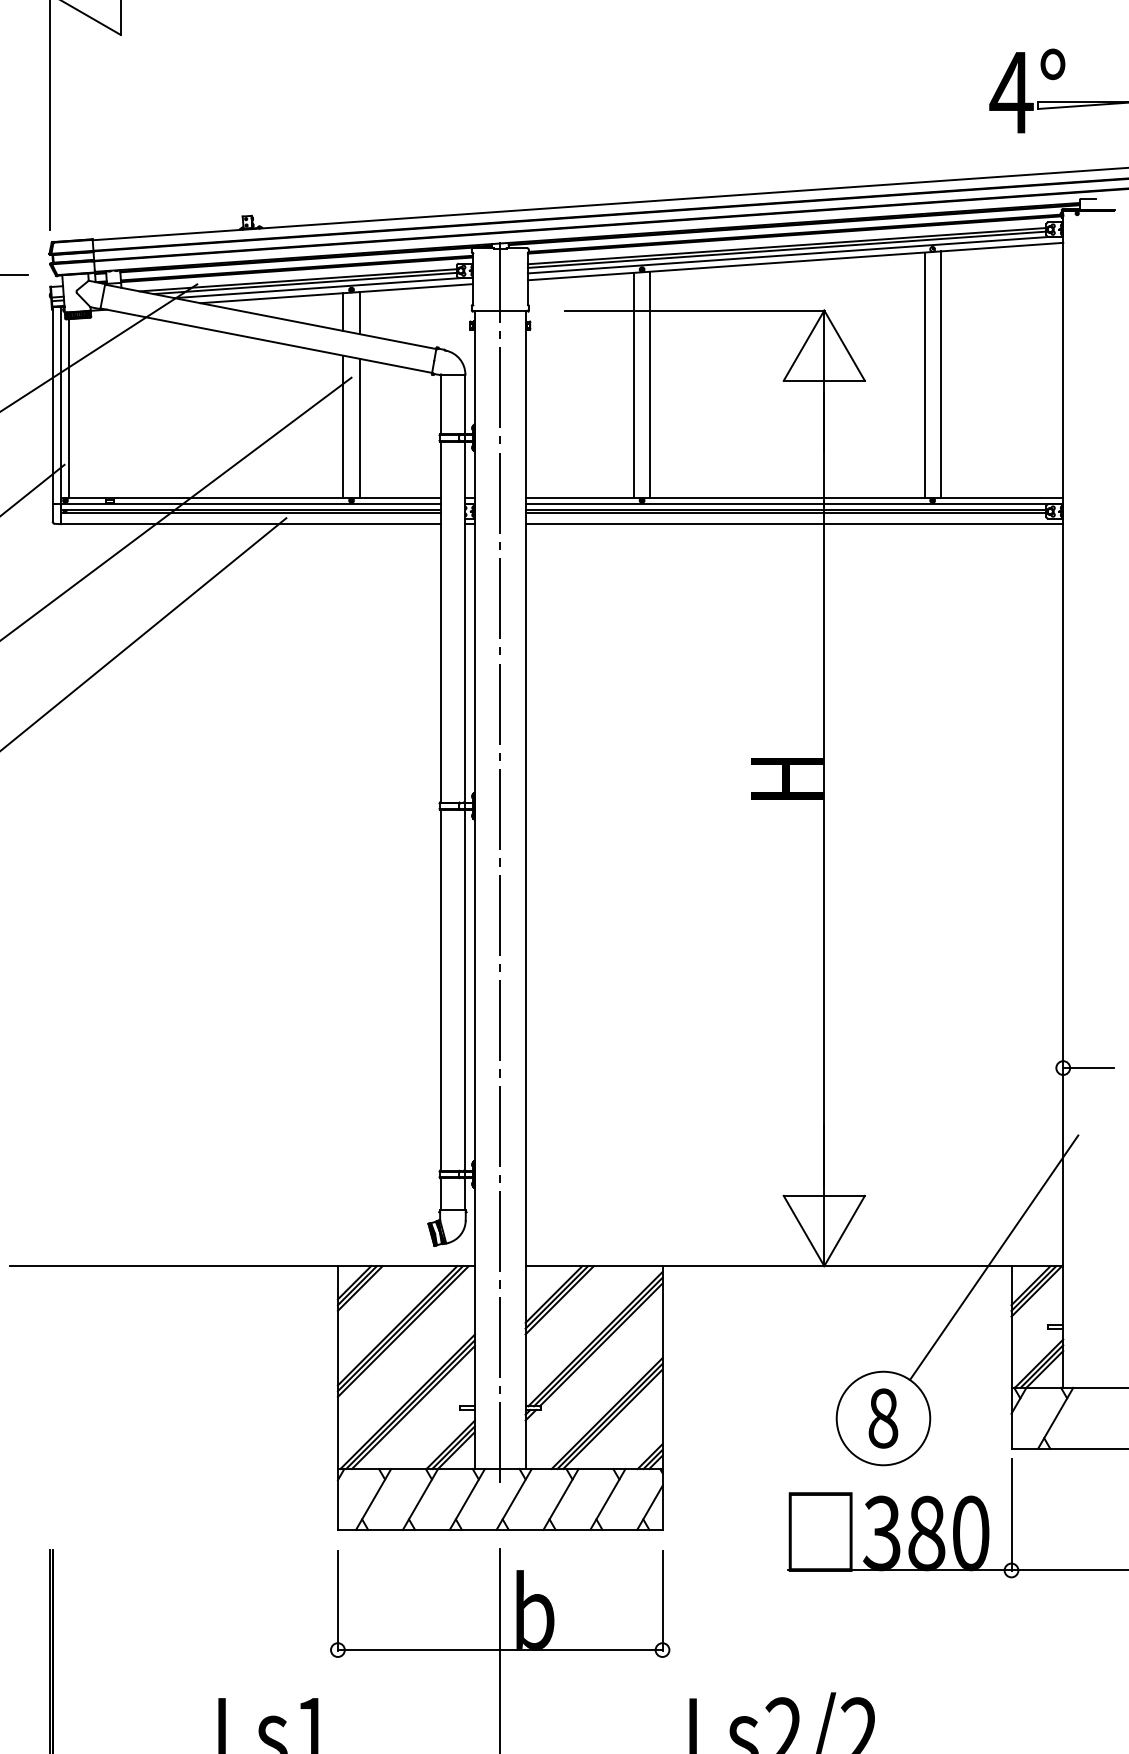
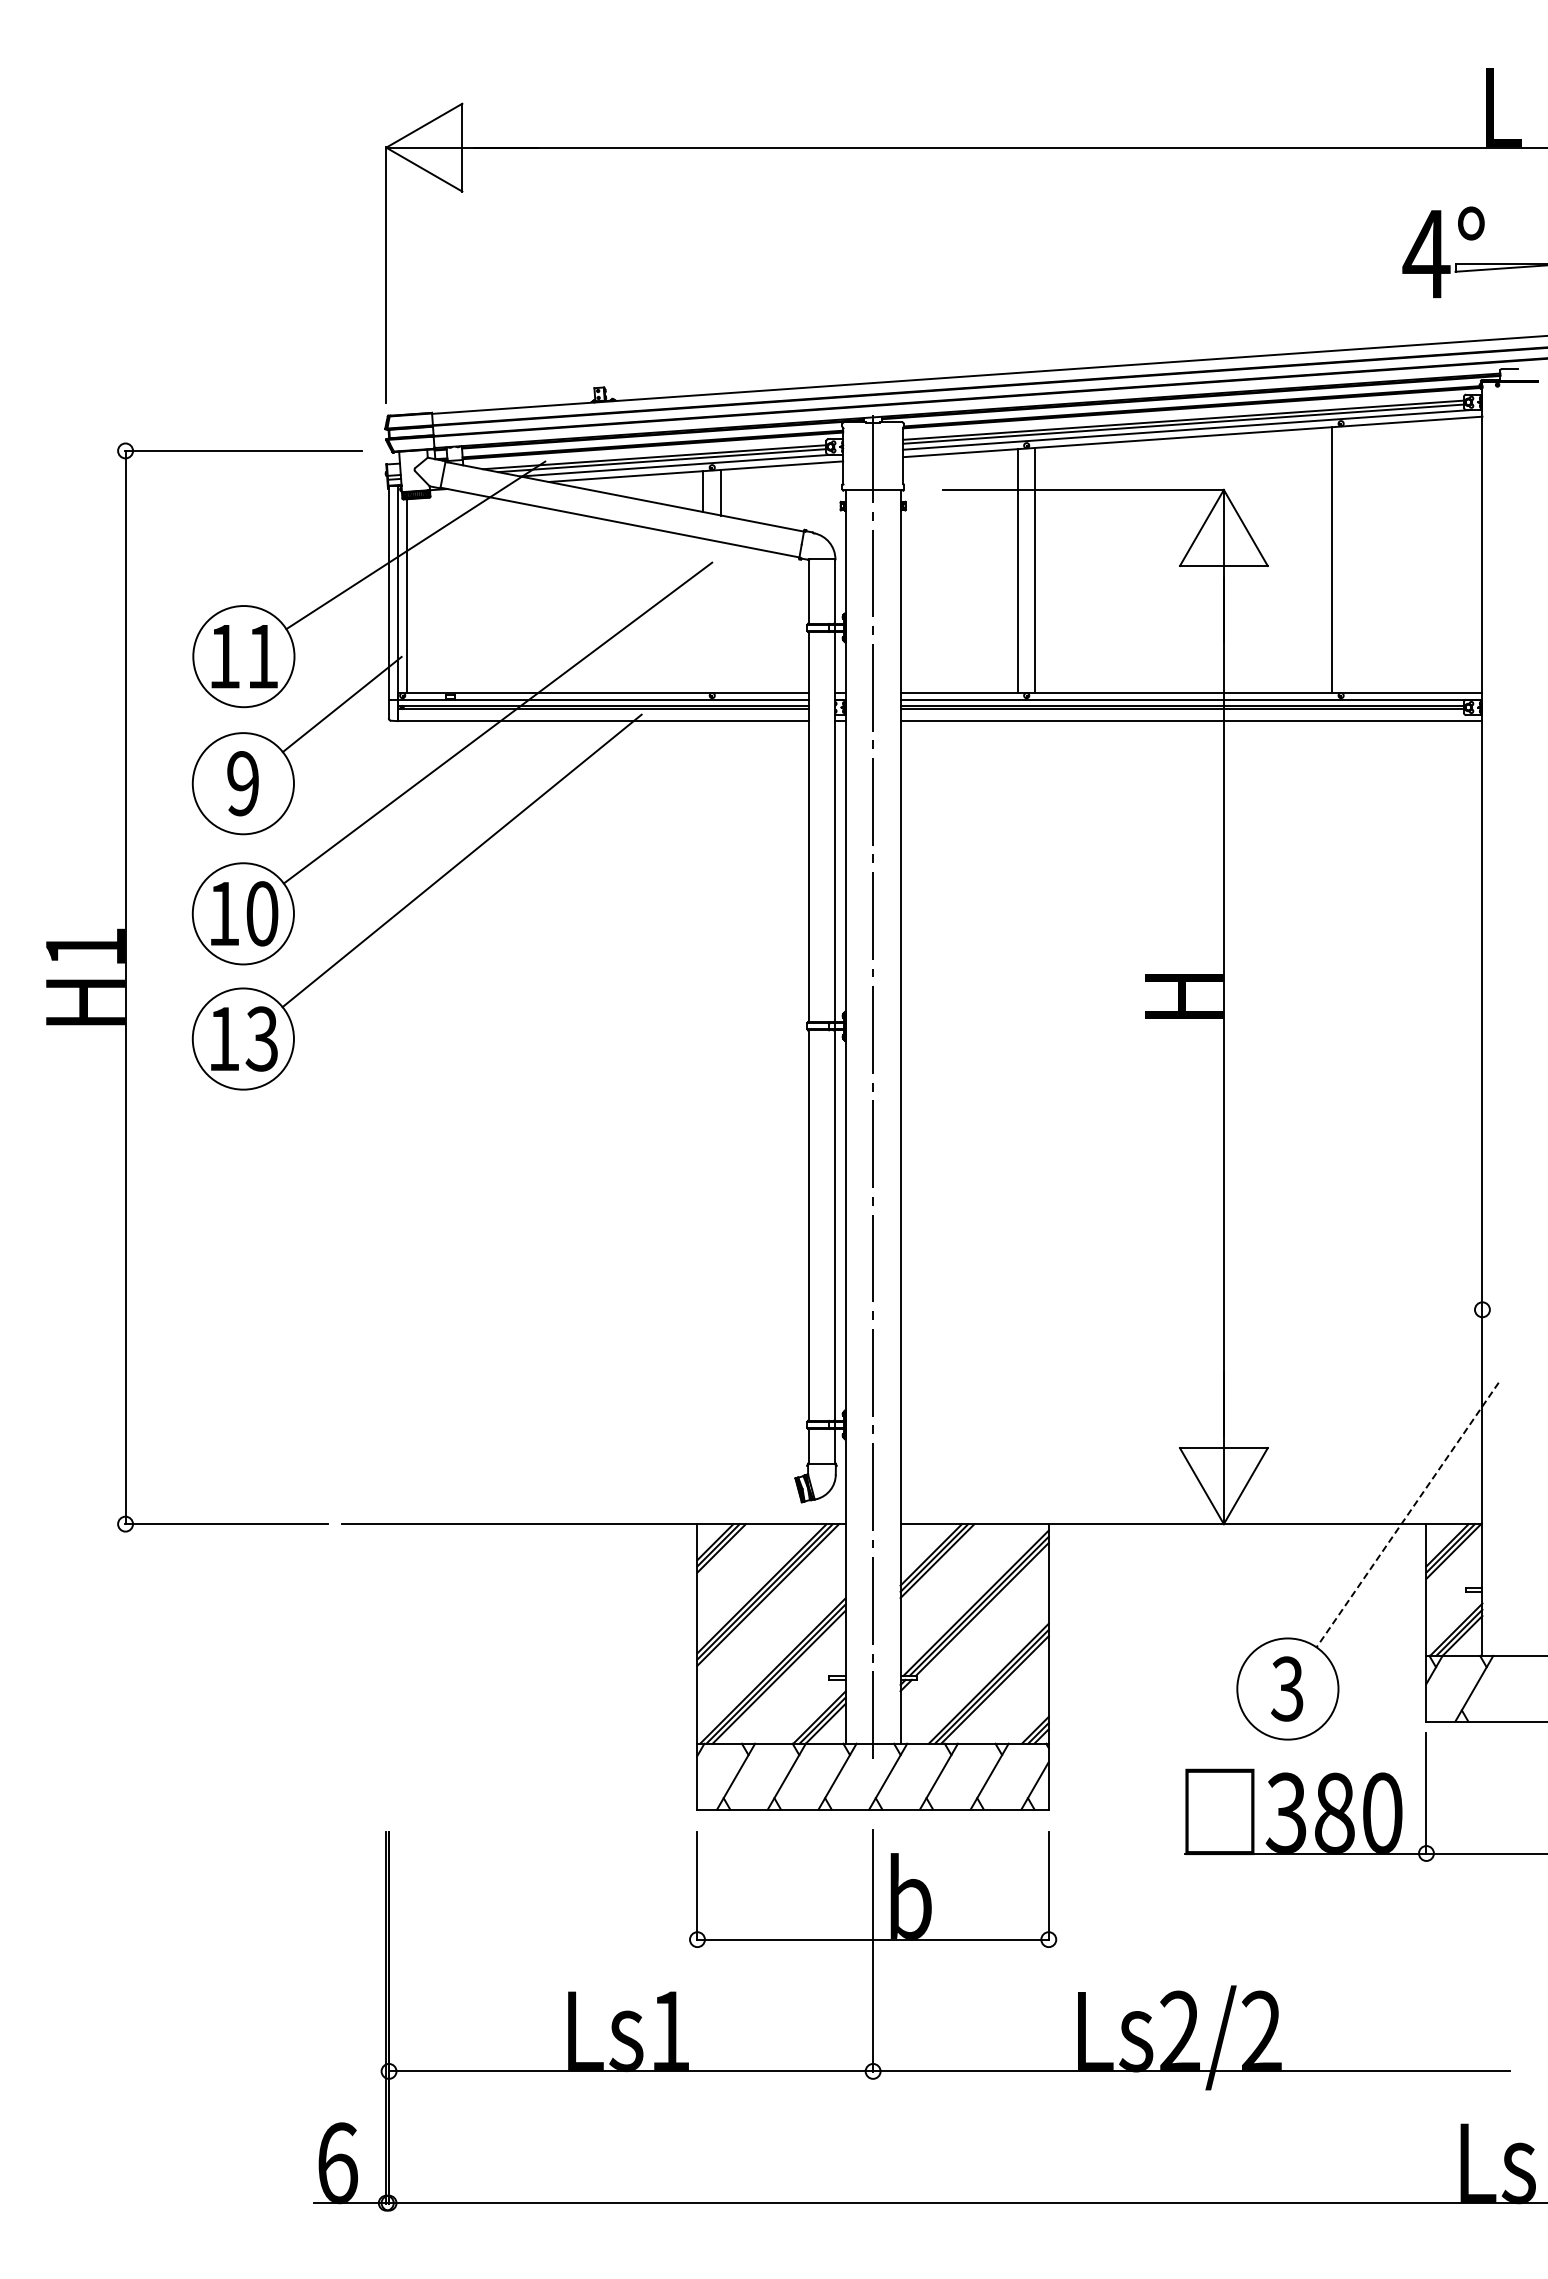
line: (940, 373) -> (1349, 558), removed
line: (343, 426) -> (703, 615), removed
line: (360, 428) -> (721, 617), removed
line: (1088, 1067) -> (1509, 1309), removed
line: (993, 1258) -> (1407, 1515), solid -> dashed
text: (883, 1418) -> (1287, 1688), 8 -> 3

